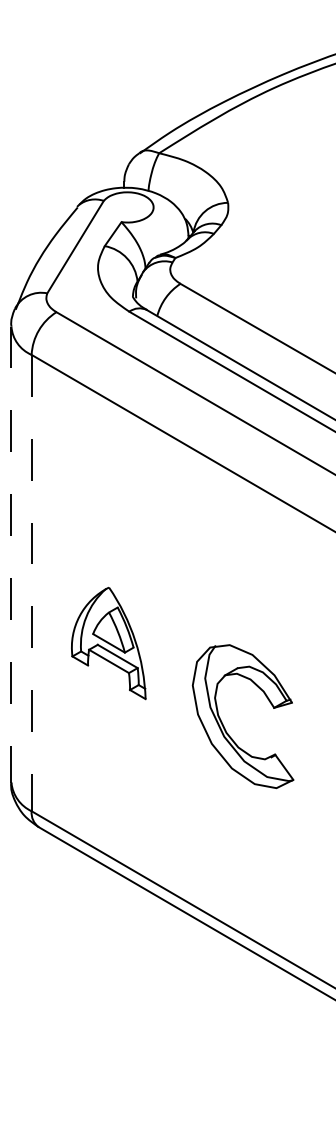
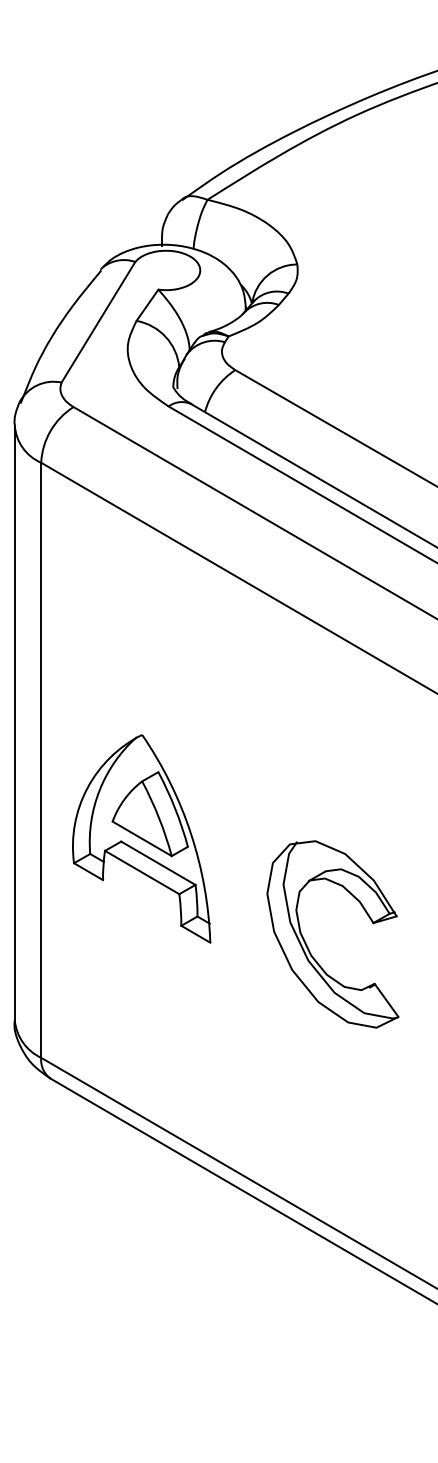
line: (11, 554) -> (14, 723), dashed -> solid
line: (31, 583) -> (41, 760), dashed -> solid
part: (108, 643) -> (141, 838), size x1.43
part: (224, 726) -> (308, 947), moved

